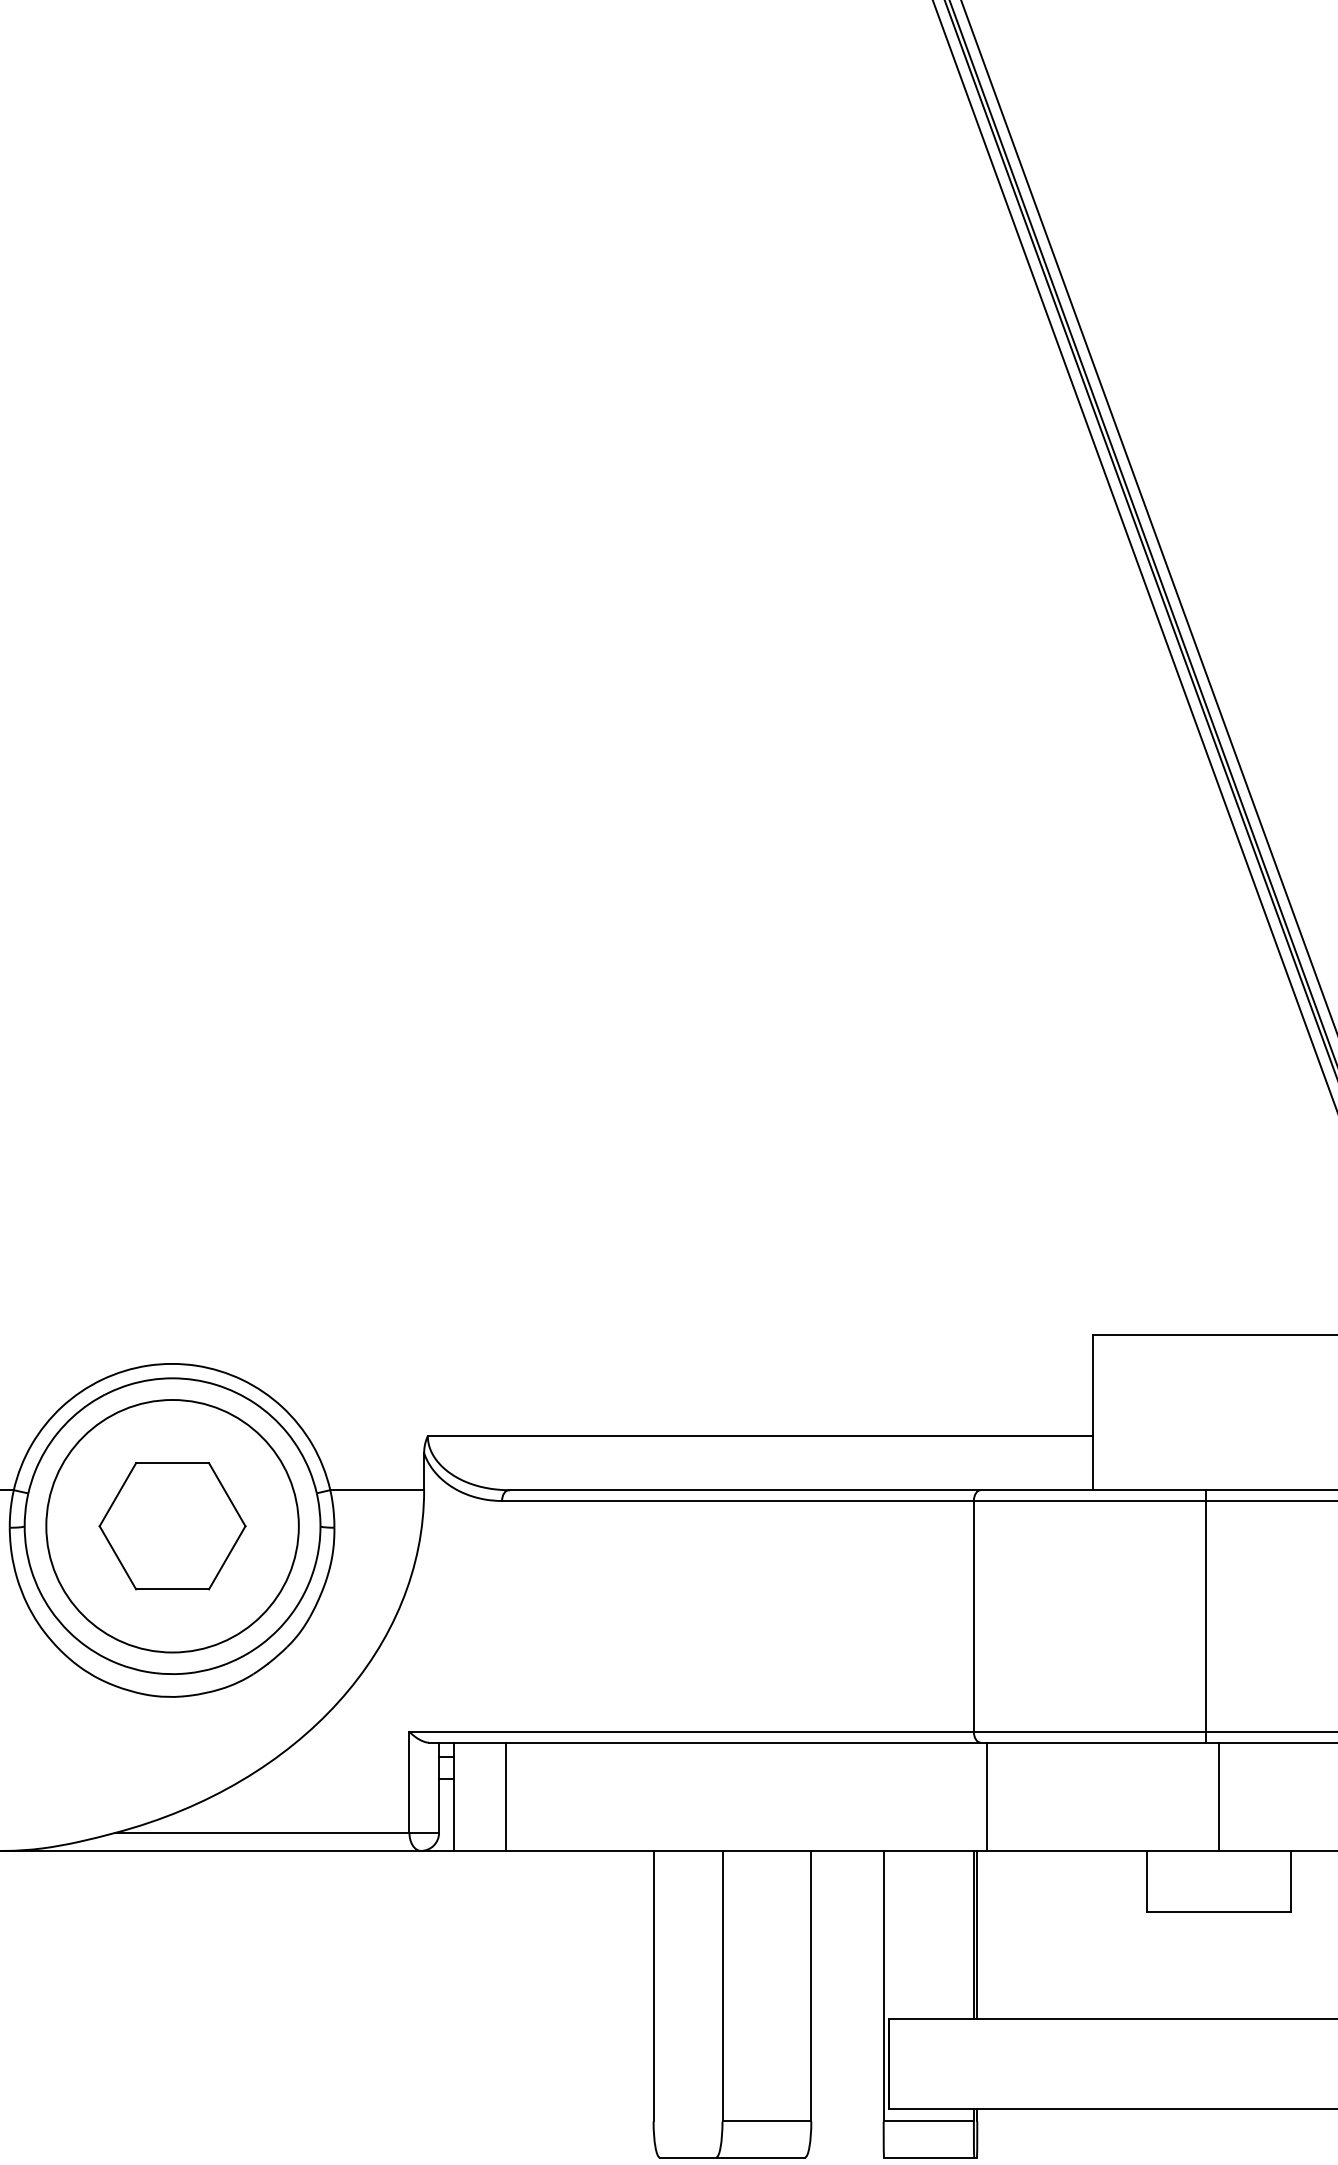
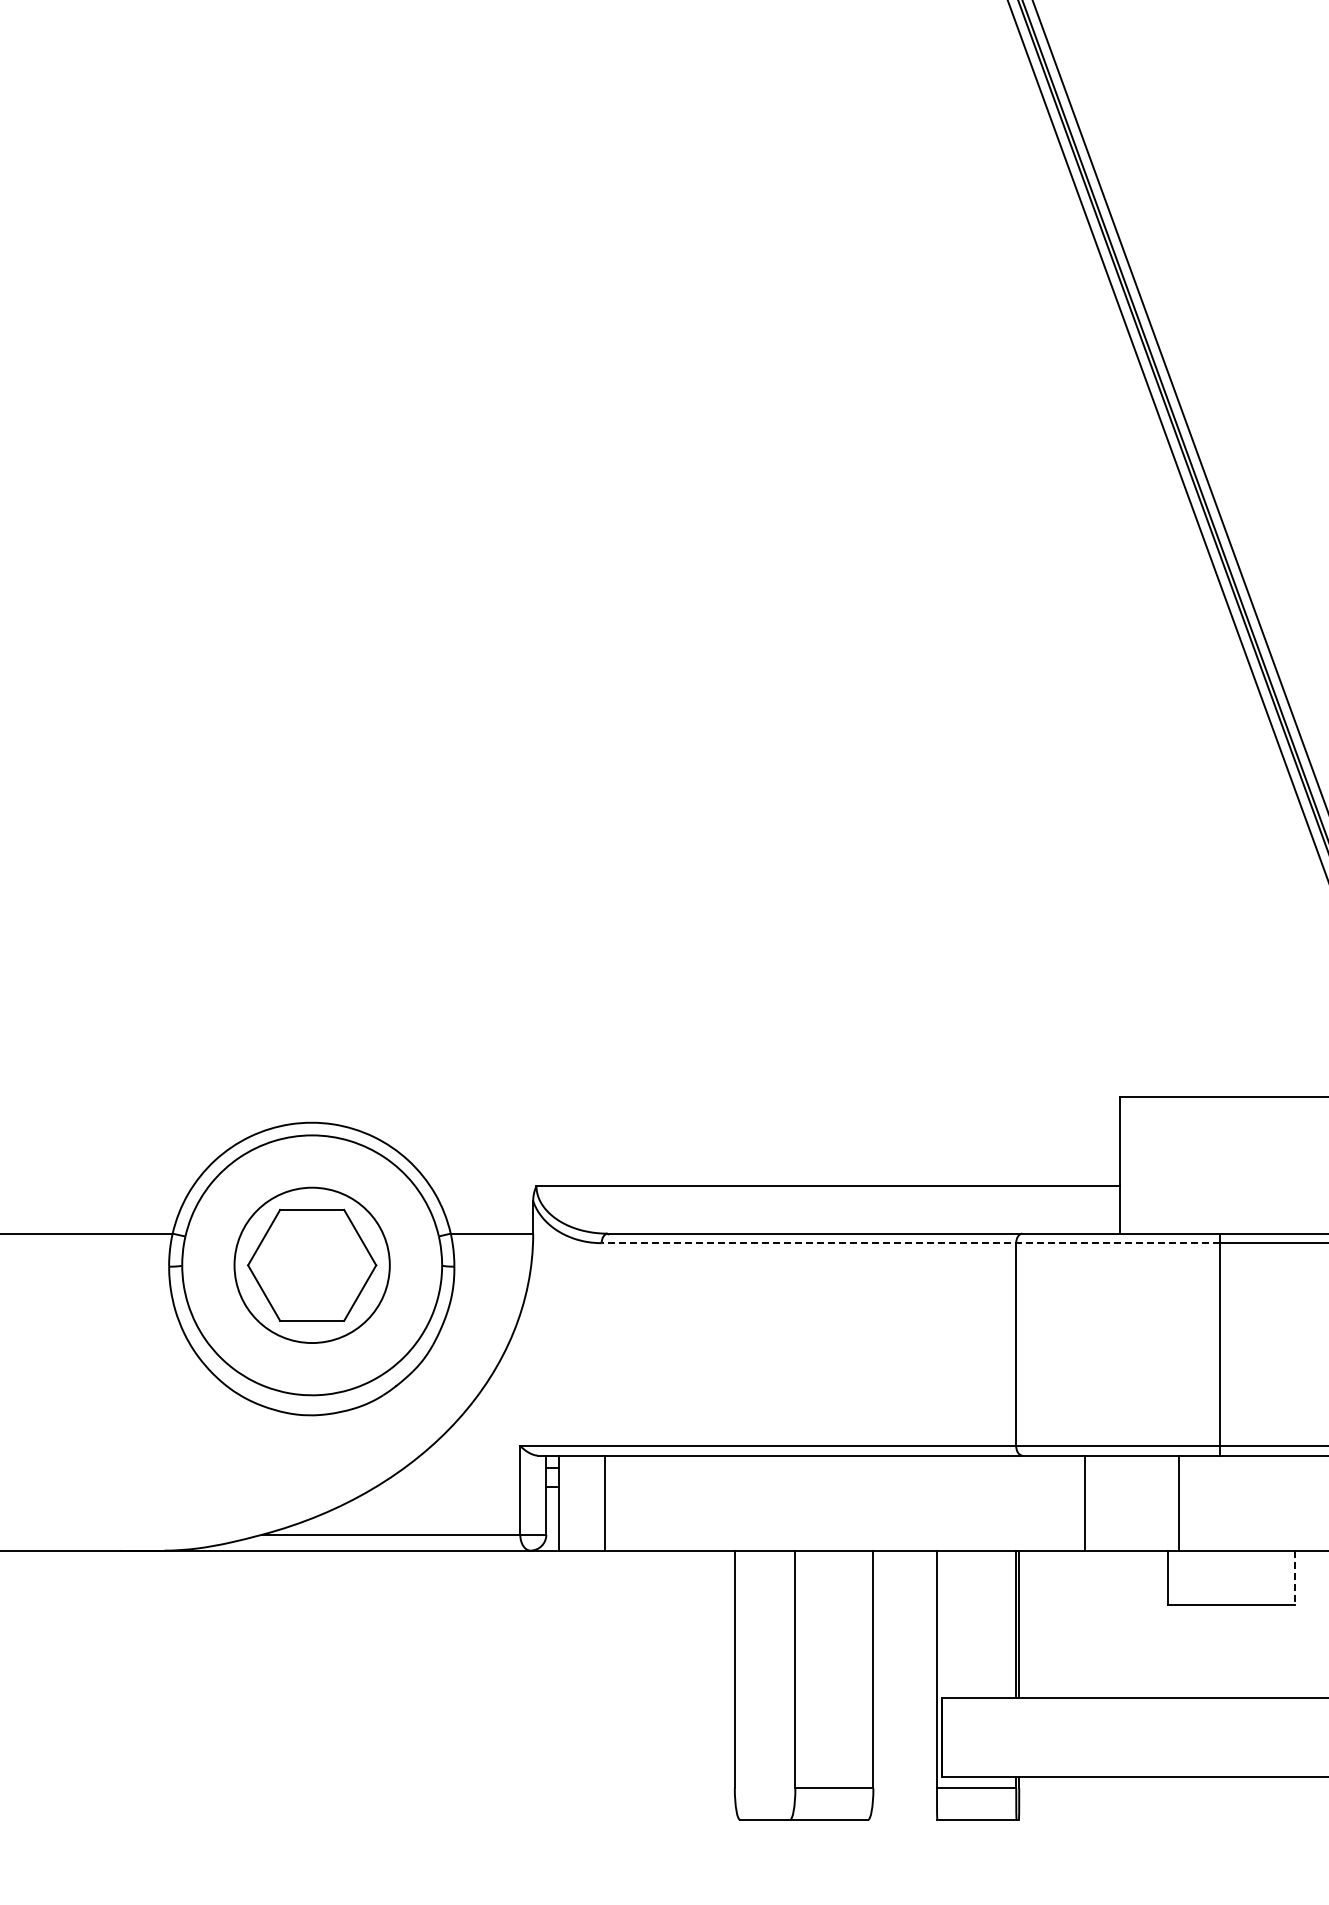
line: (853, 1501) -> (910, 1243), solid -> dashed
circle: (172, 1526) -> (312, 1265), size x0.7
line: (986, 1796) -> (1084, 1502), moved
line: (1218, 1796) -> (1179, 1502), moved
line: (1290, 1881) -> (1294, 1577), solid -> dashed

